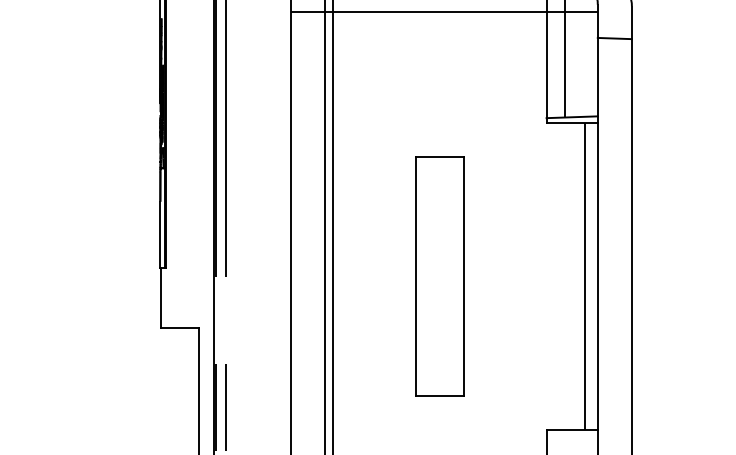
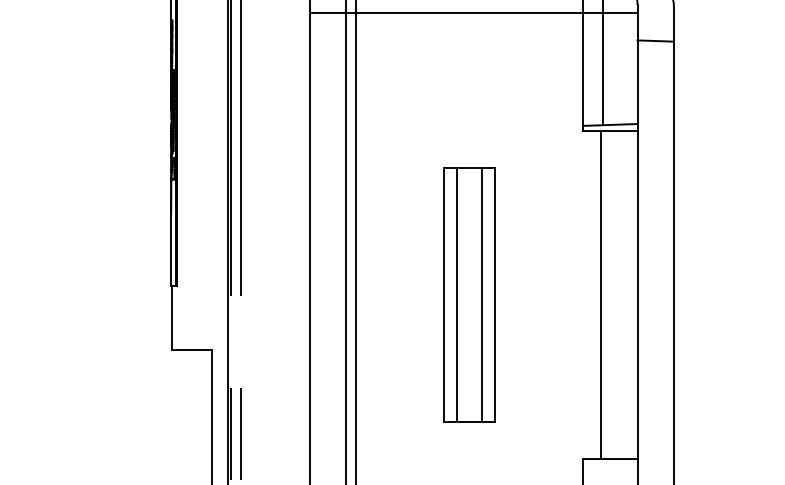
line: (428, 276) -> (456, 294), added
line: (452, 276) -> (482, 294), added
line: (585, 276) -> (601, 294), moved

